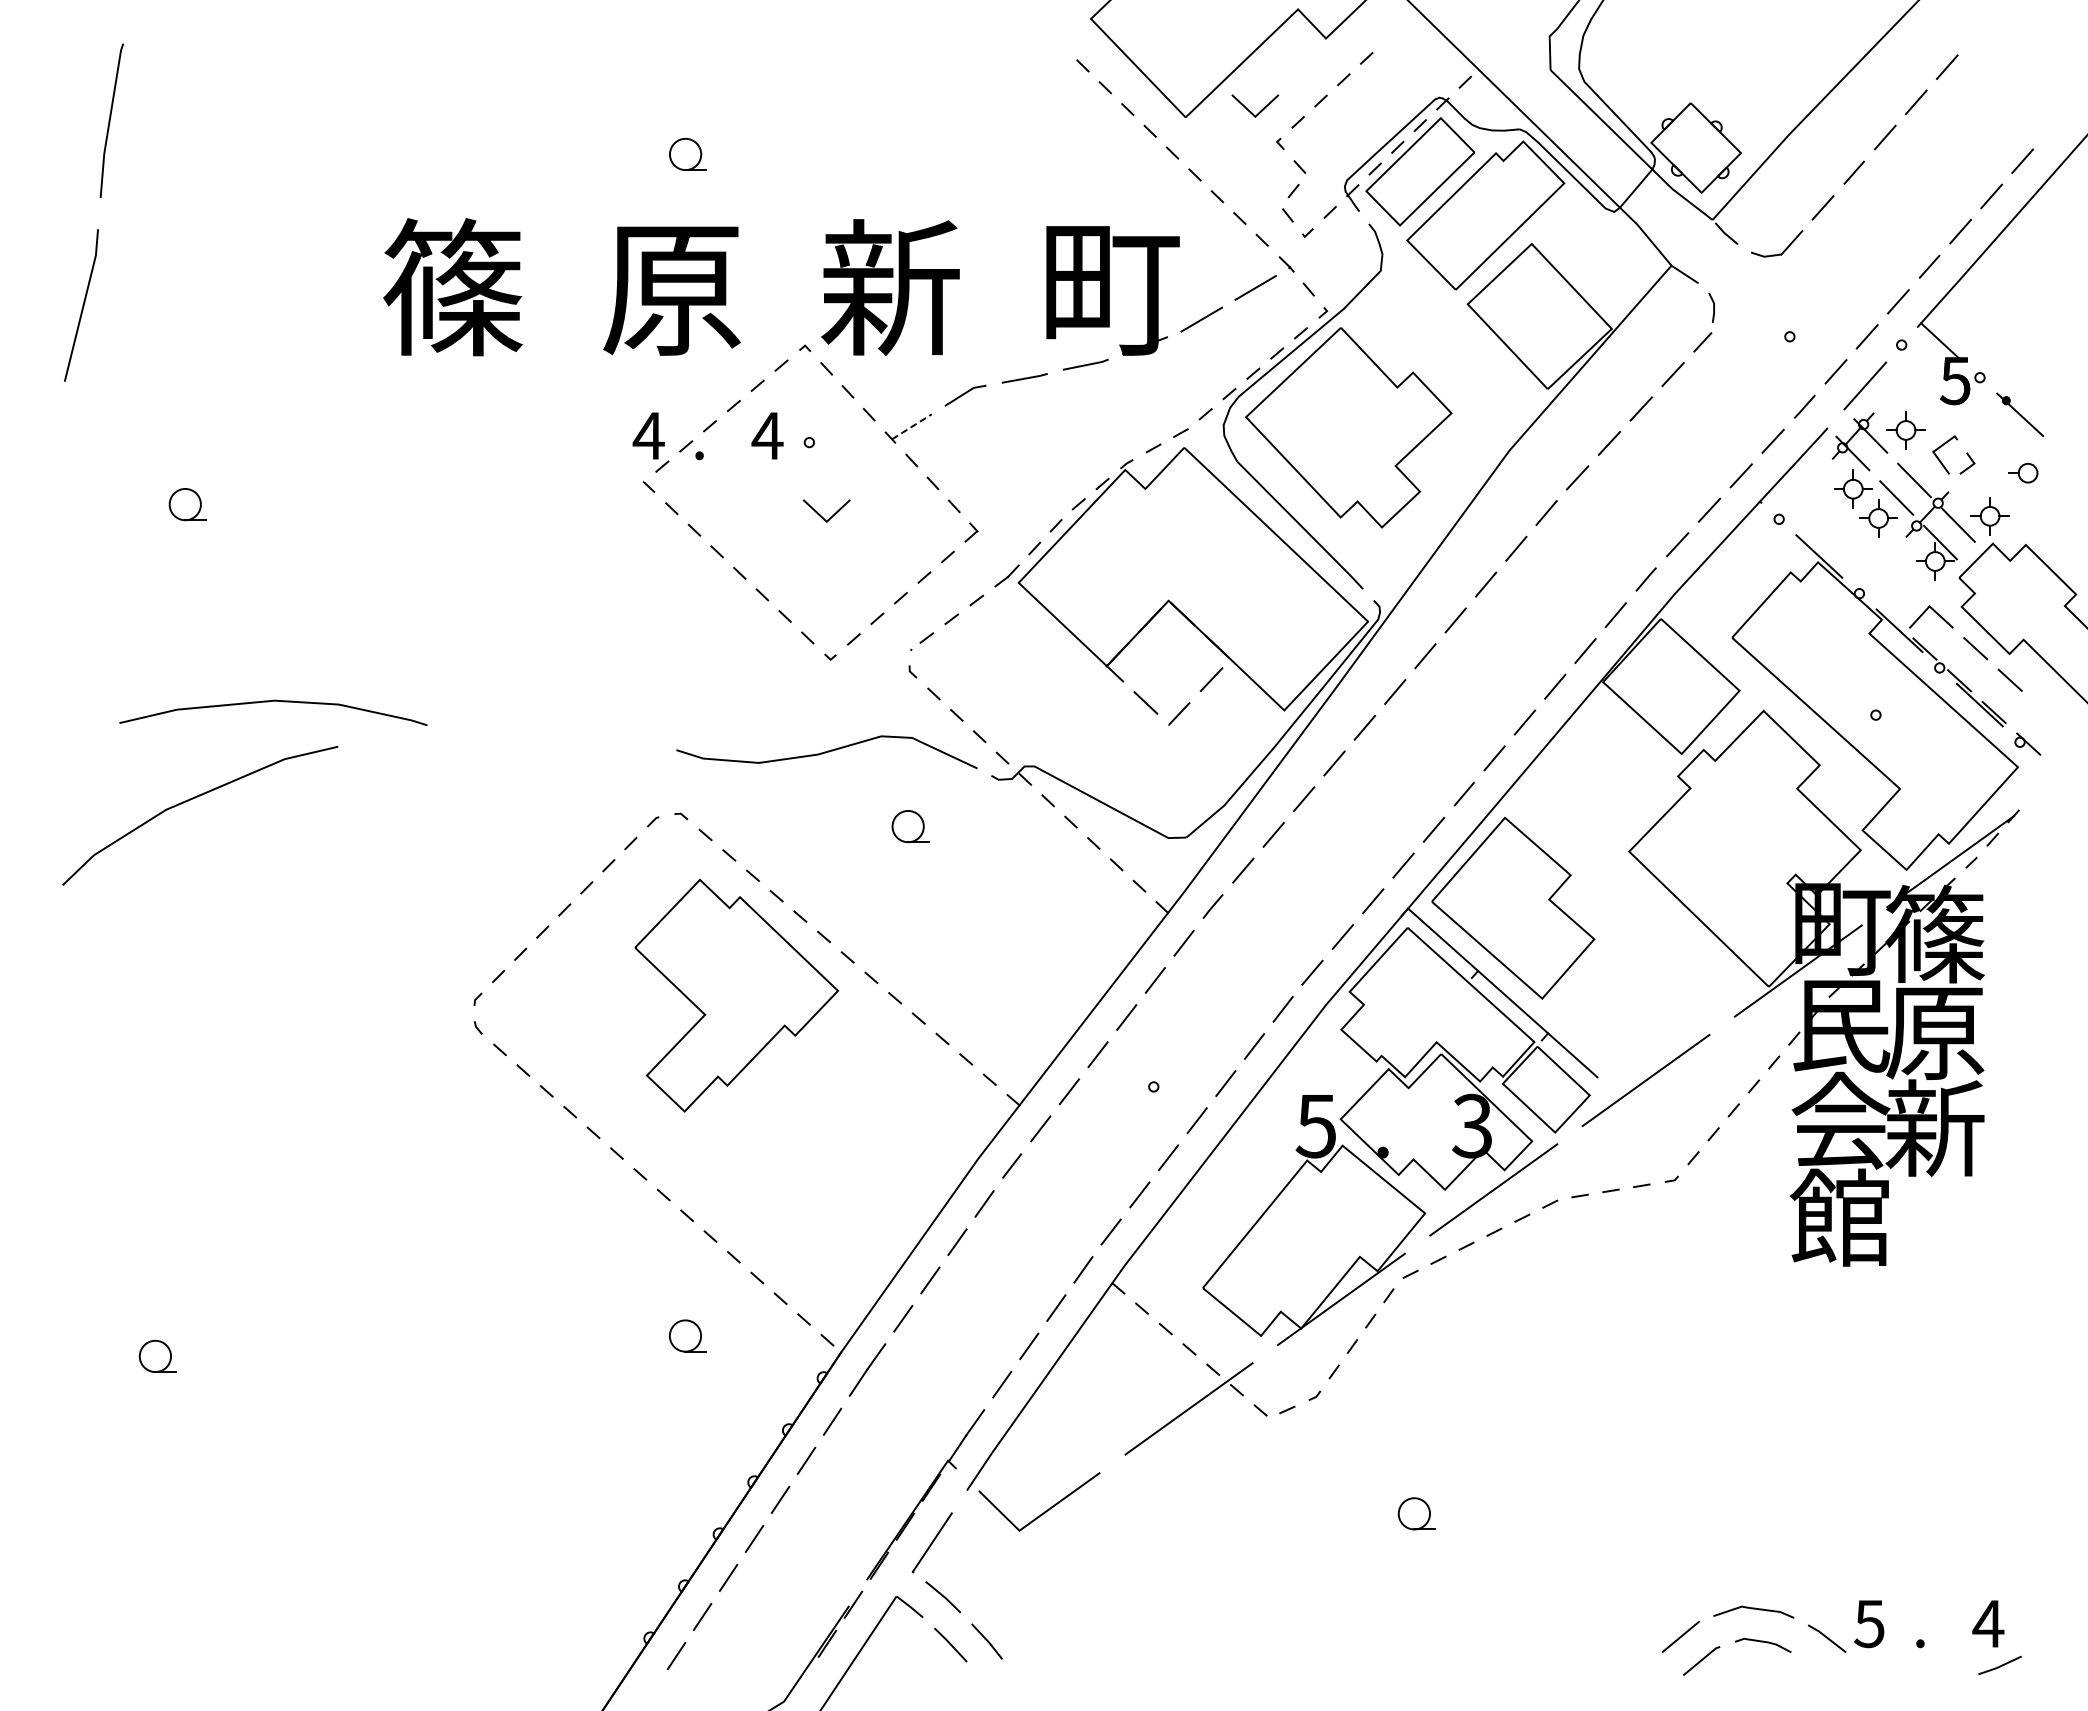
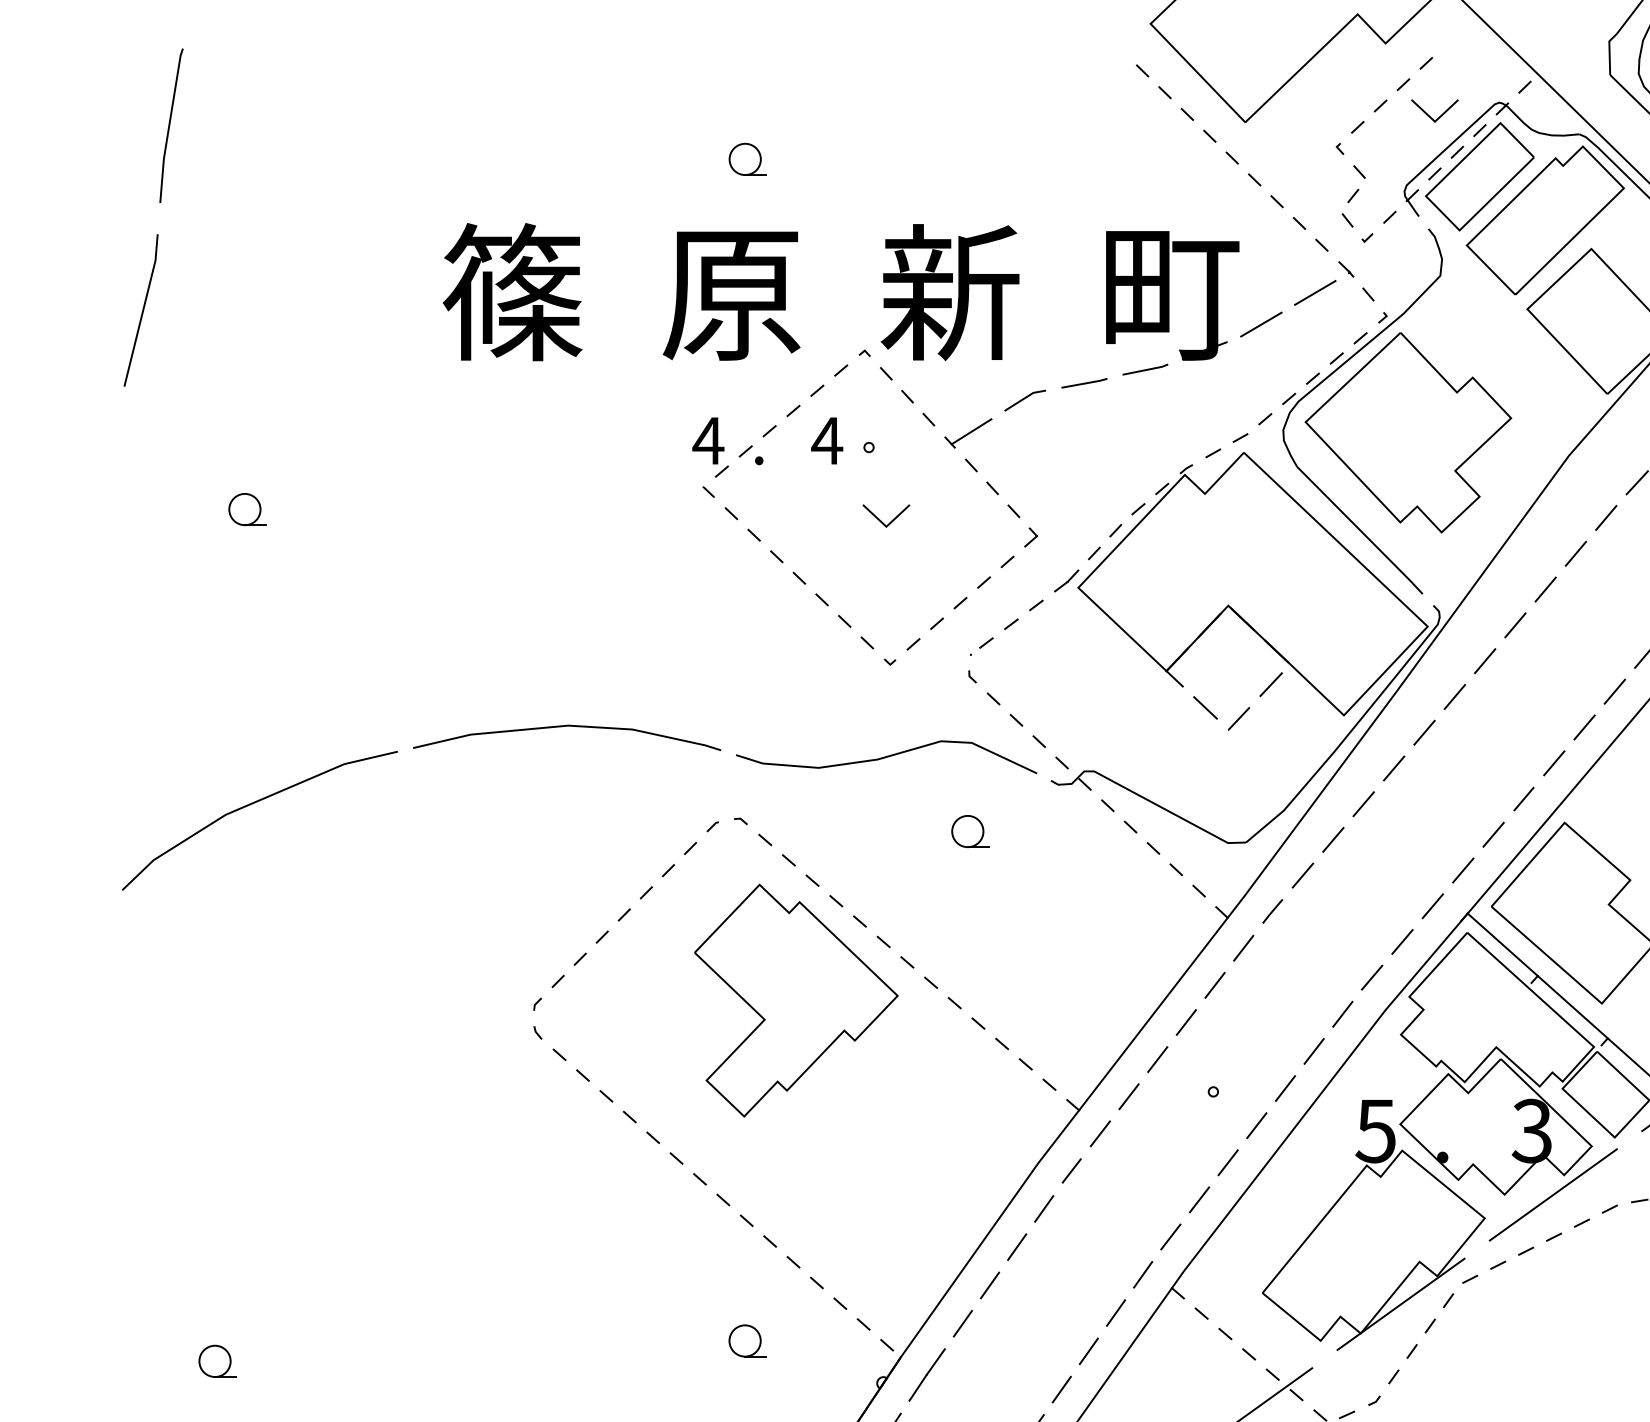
line: (1250, 110) -> (1430, 115), moved
line: (912, 426) -> (972, 431), dashed -> solid
curve: (273, 701) -> (567, 726), moved

